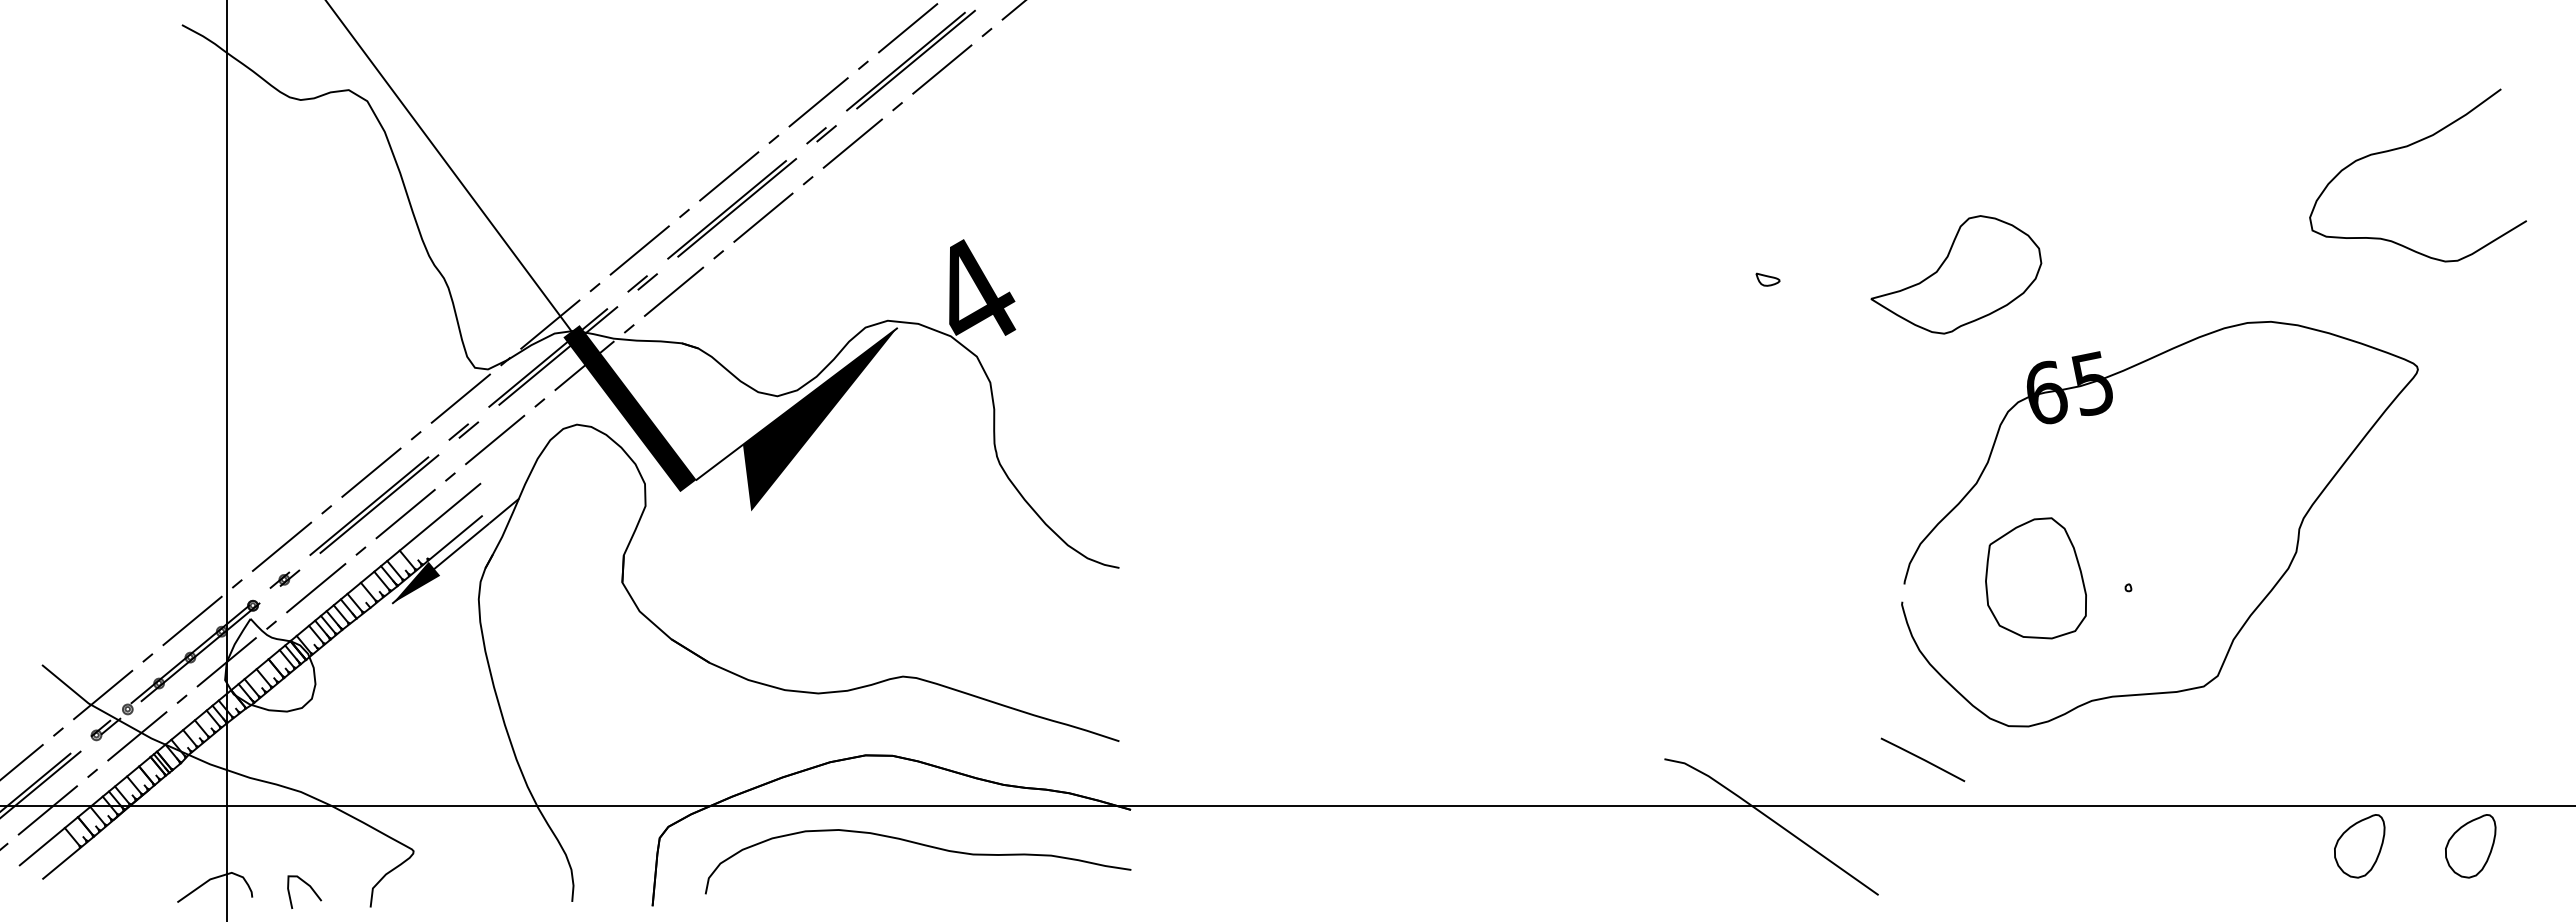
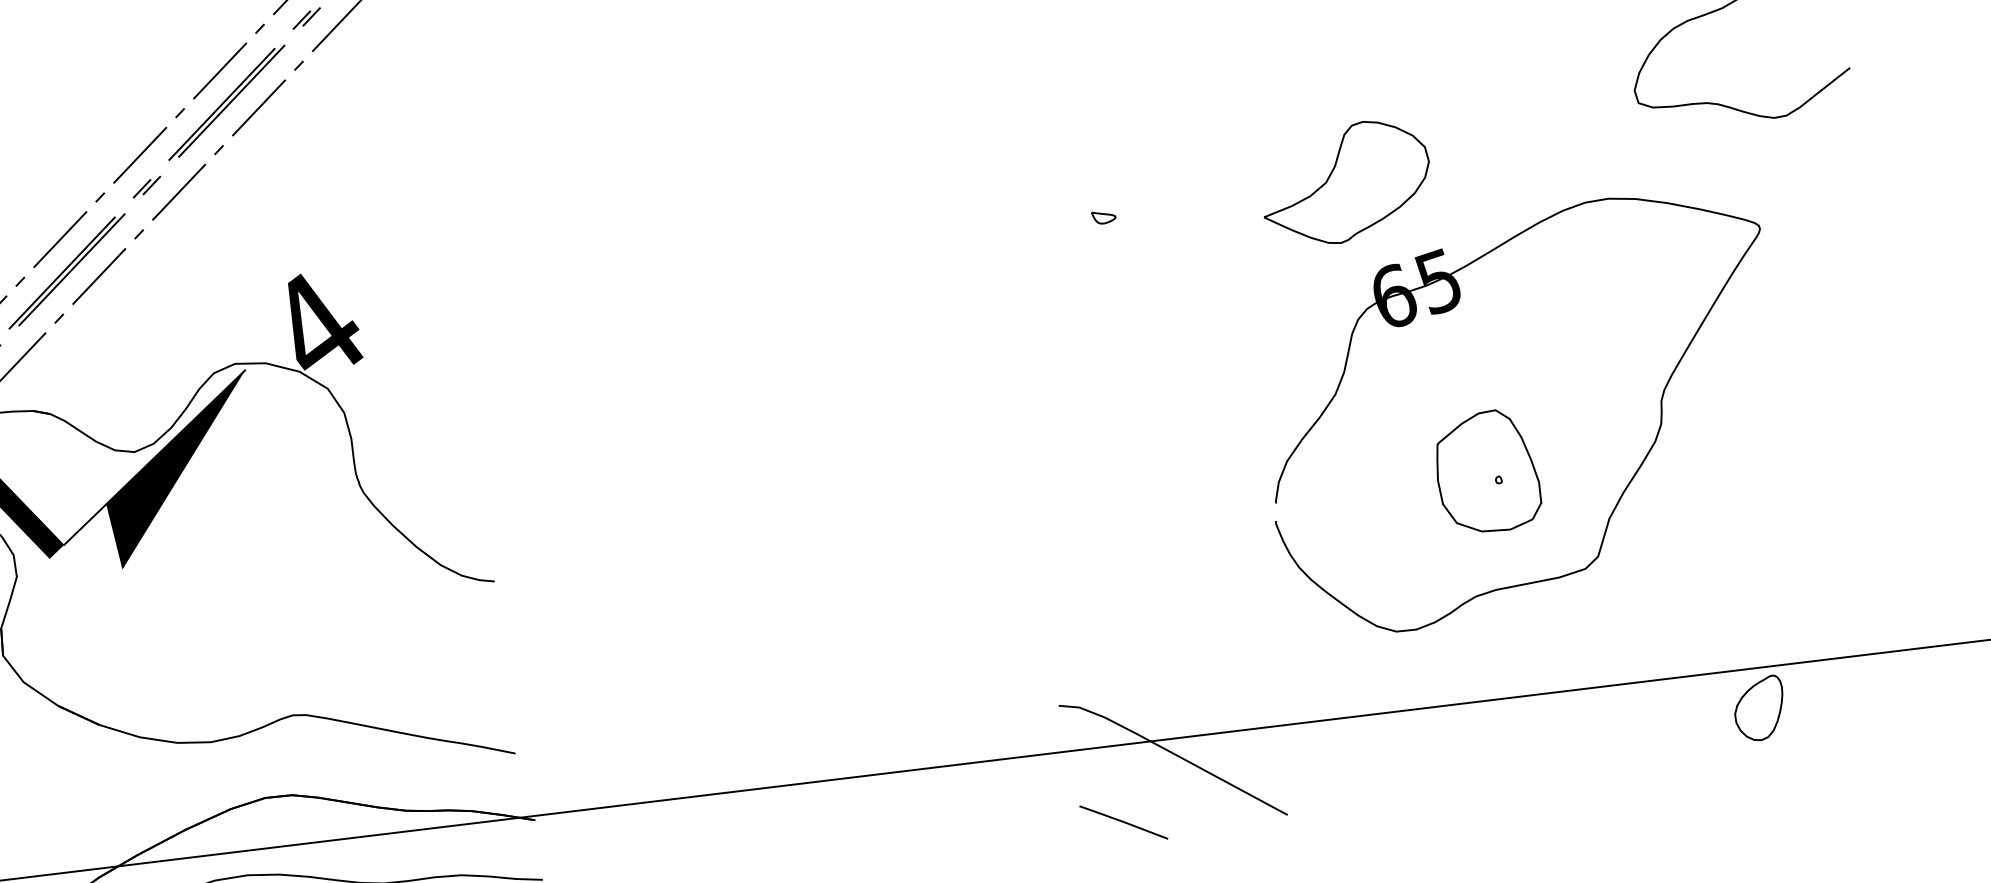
part: (1956, 274) -> (1346, 182), moved
part: (2035, 578) -> (1486, 472), moved
line: (1922, 759) -> (1123, 822), moved
part: (2470, 846) -> (1869, 695), removed

